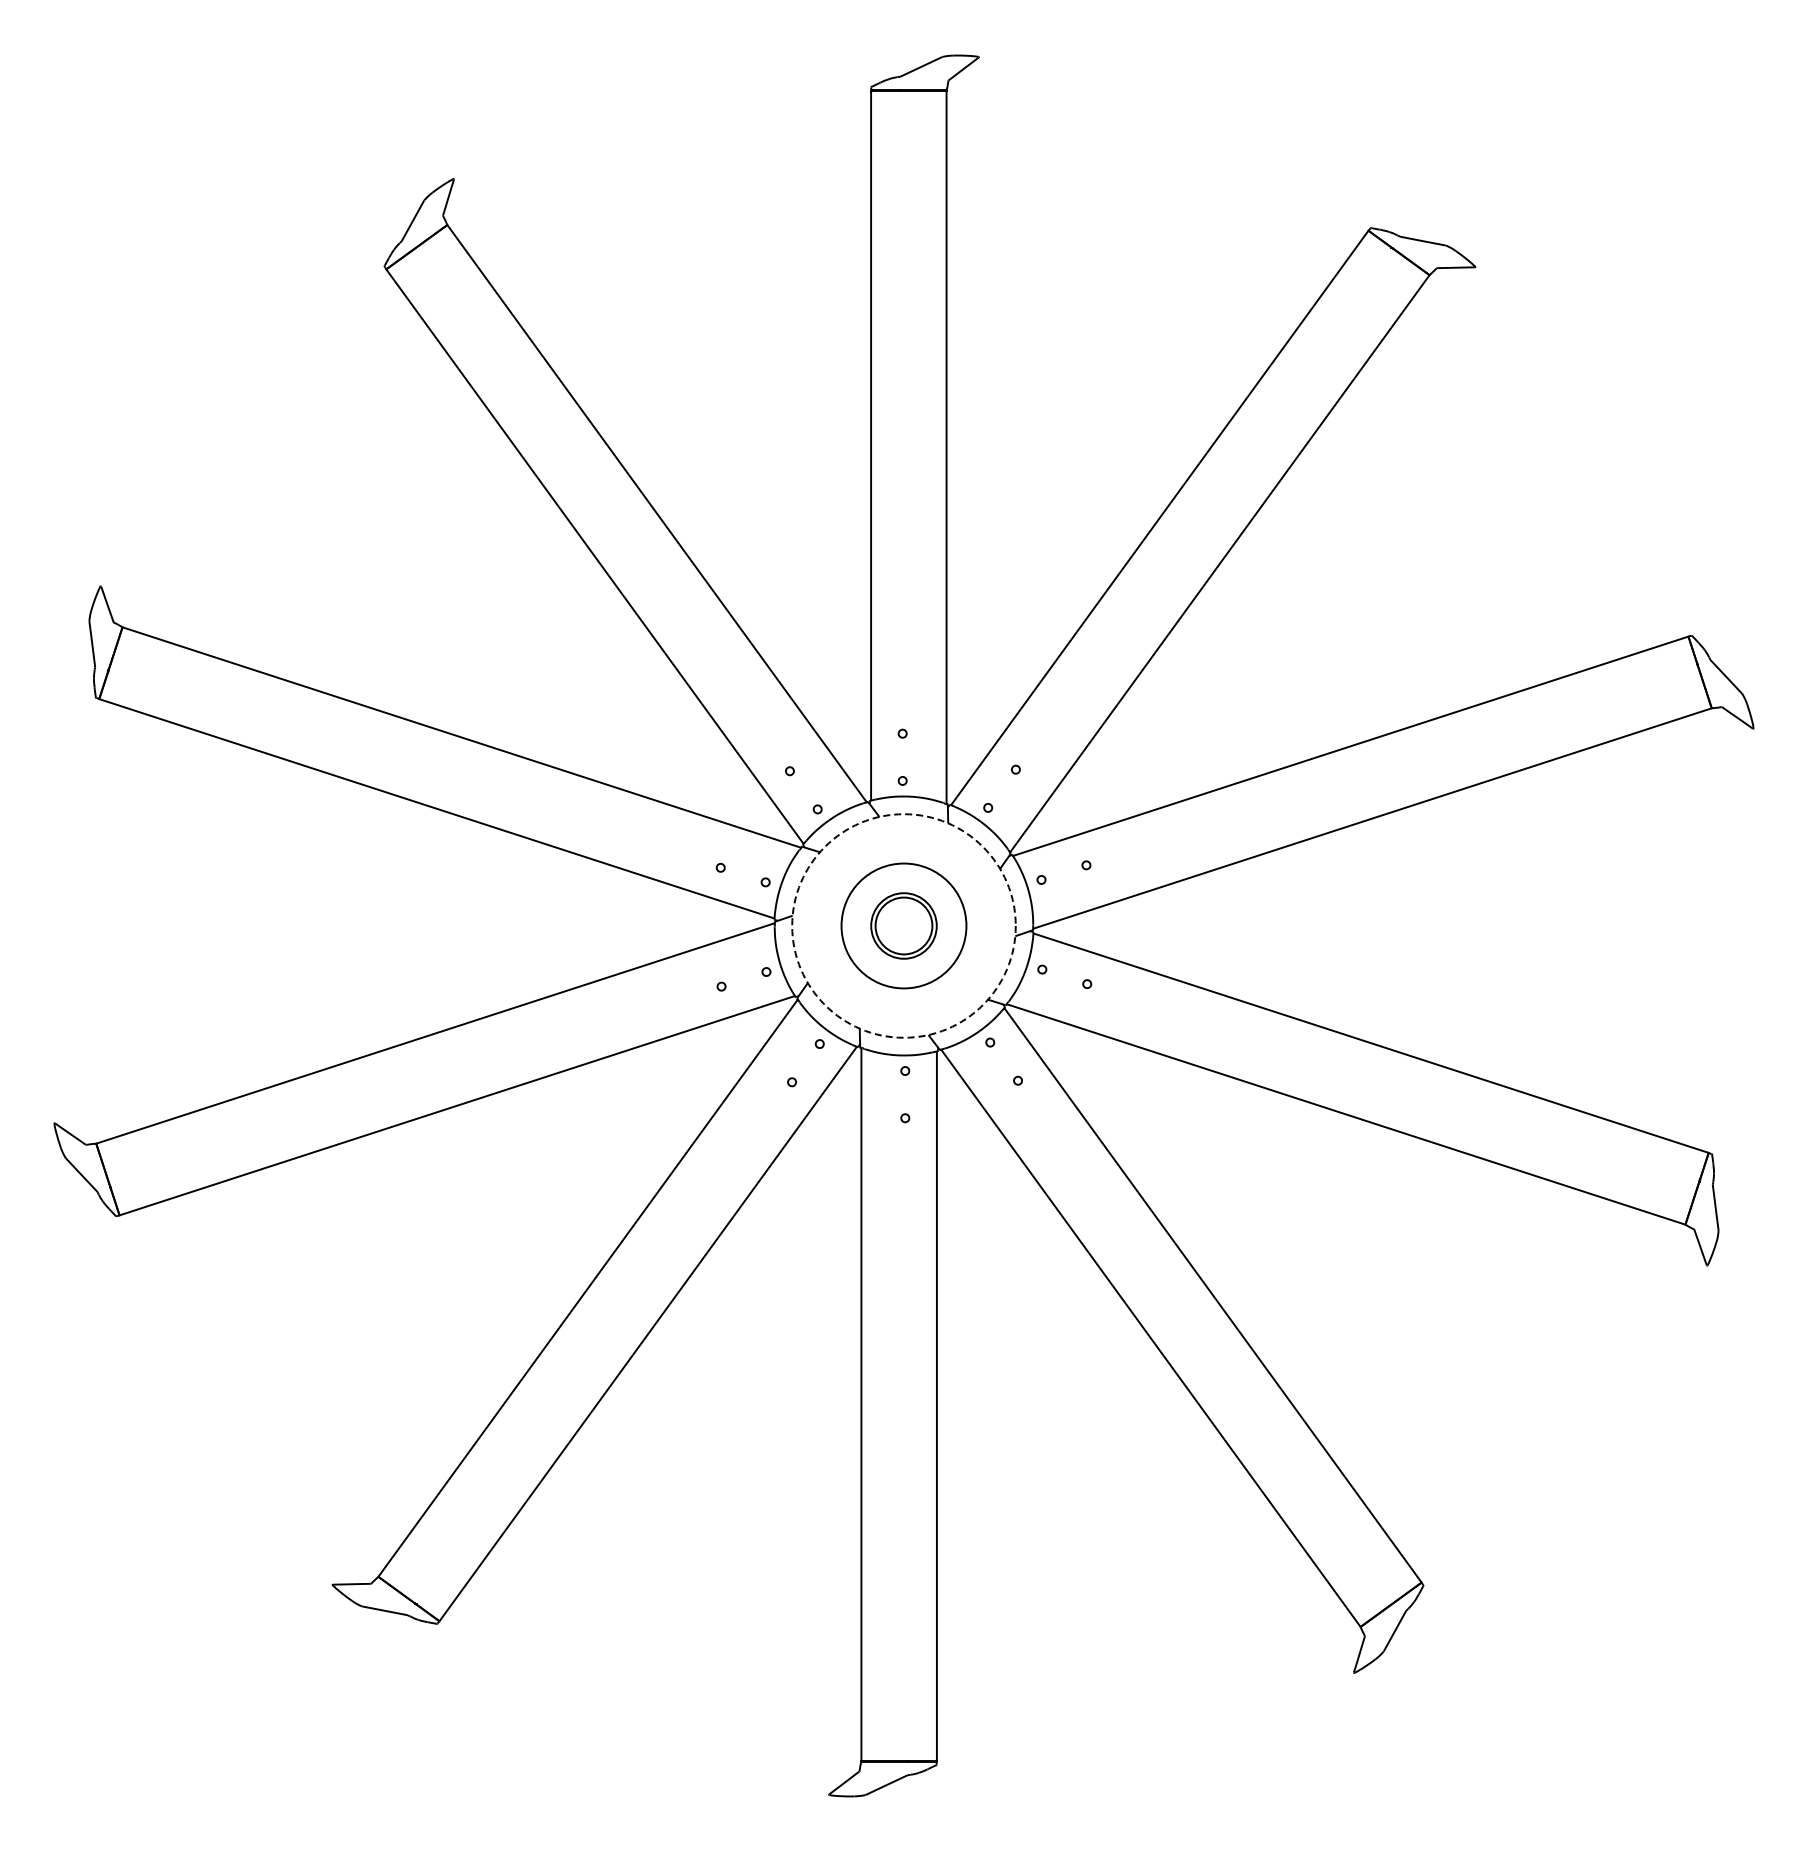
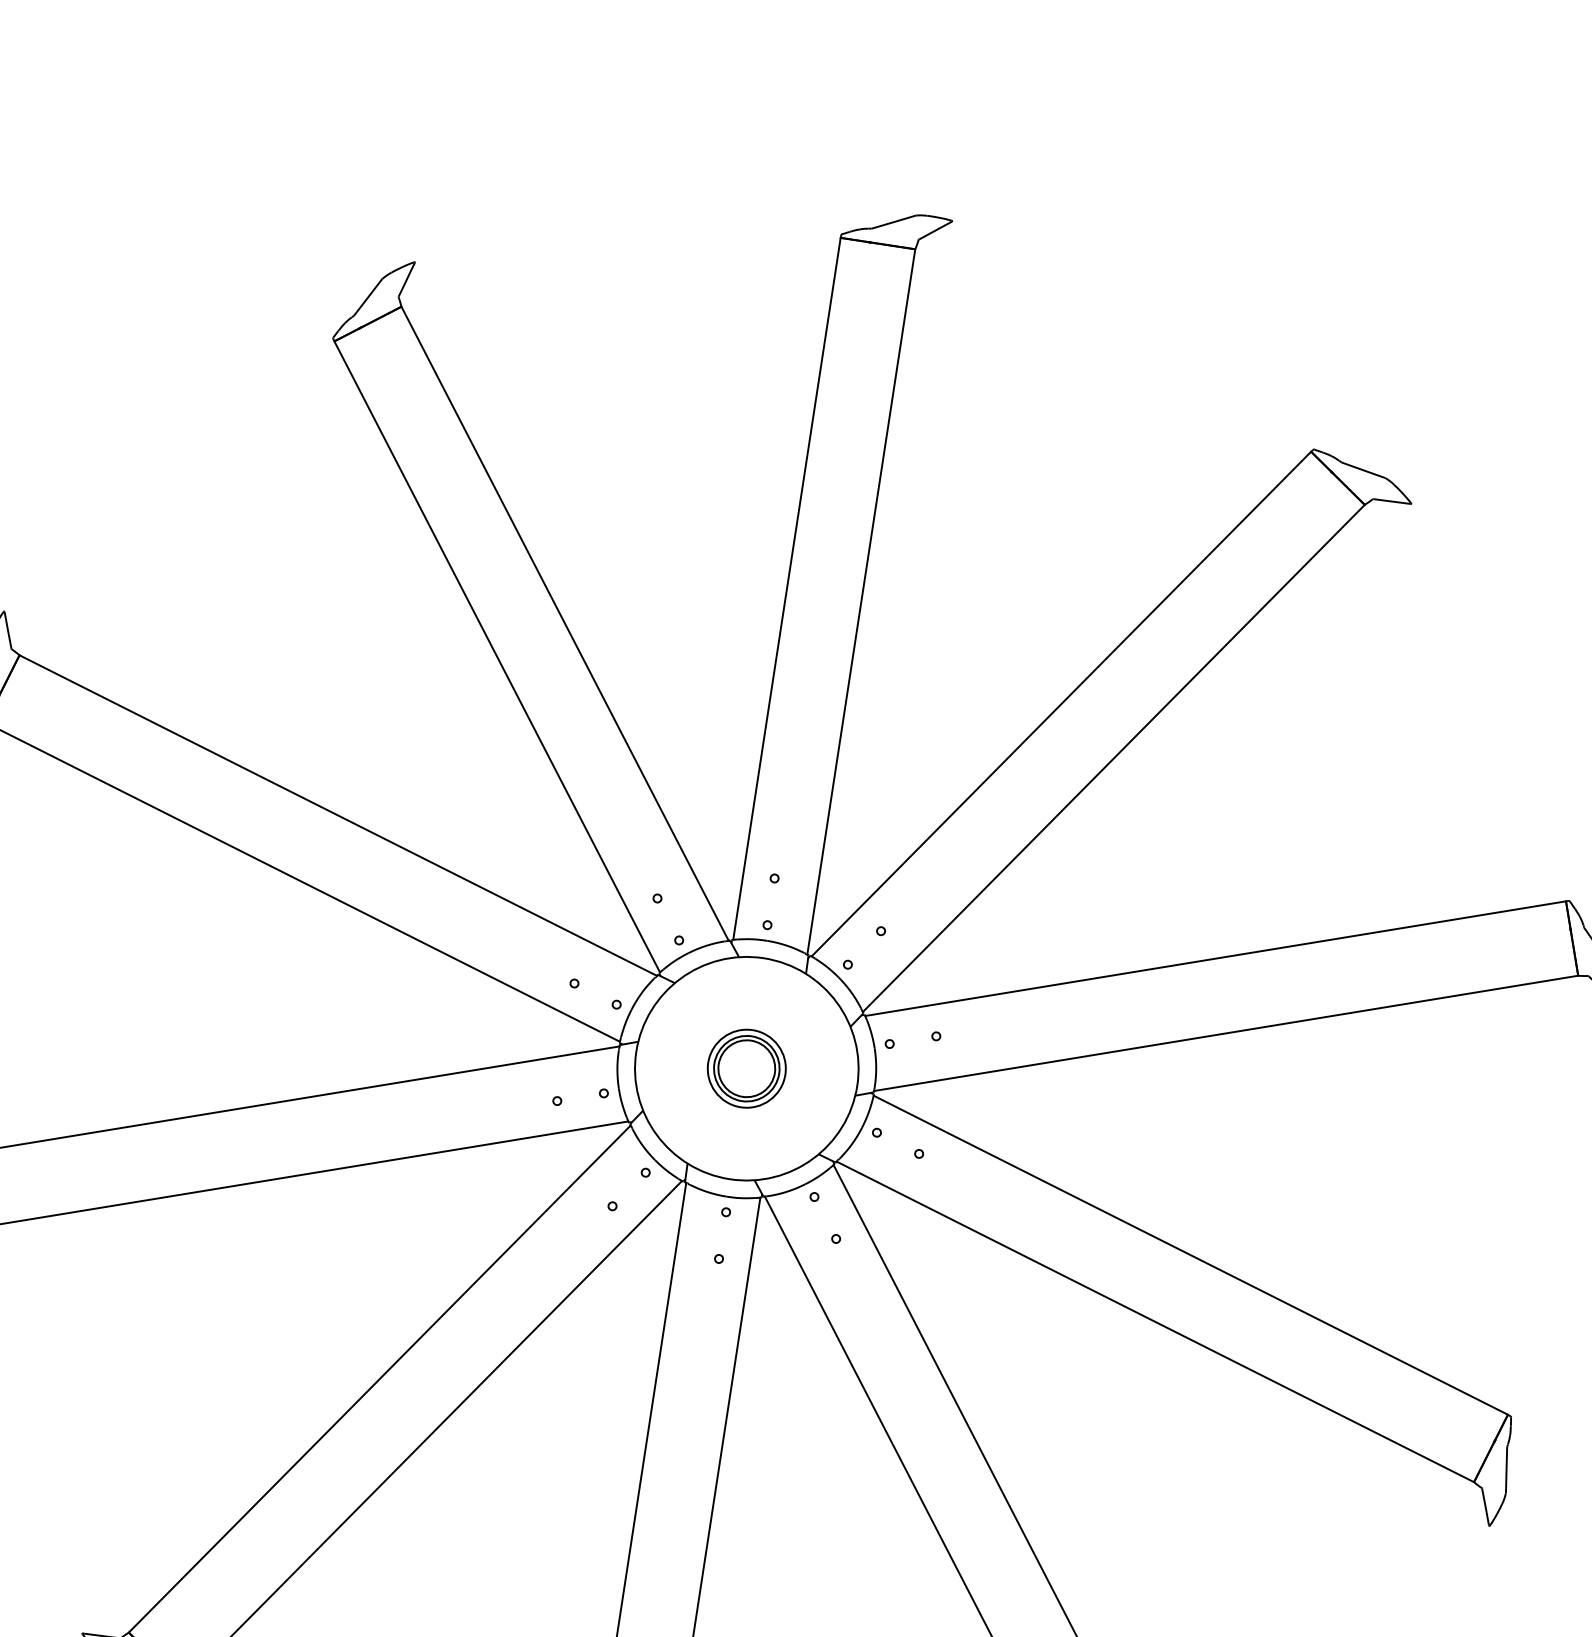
circle: (903, 925) -> (746, 1068), dashed -> solid
circle: (903, 925) -> (746, 1068), size x0.62

